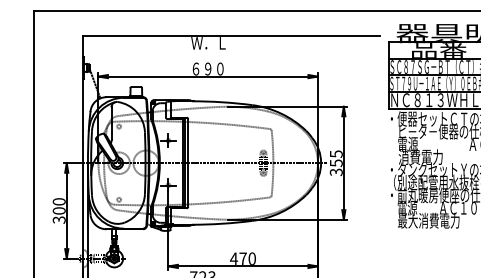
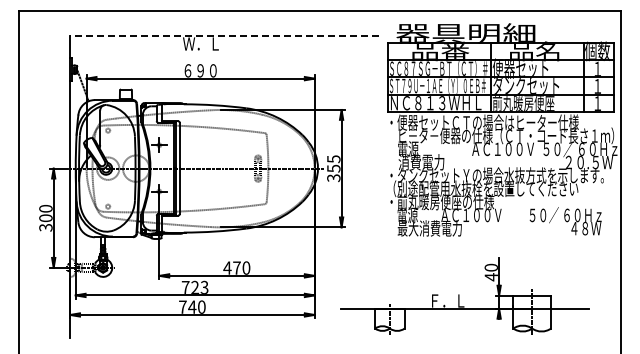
line: (230, 36) -> (223, 36), solid -> dashed

